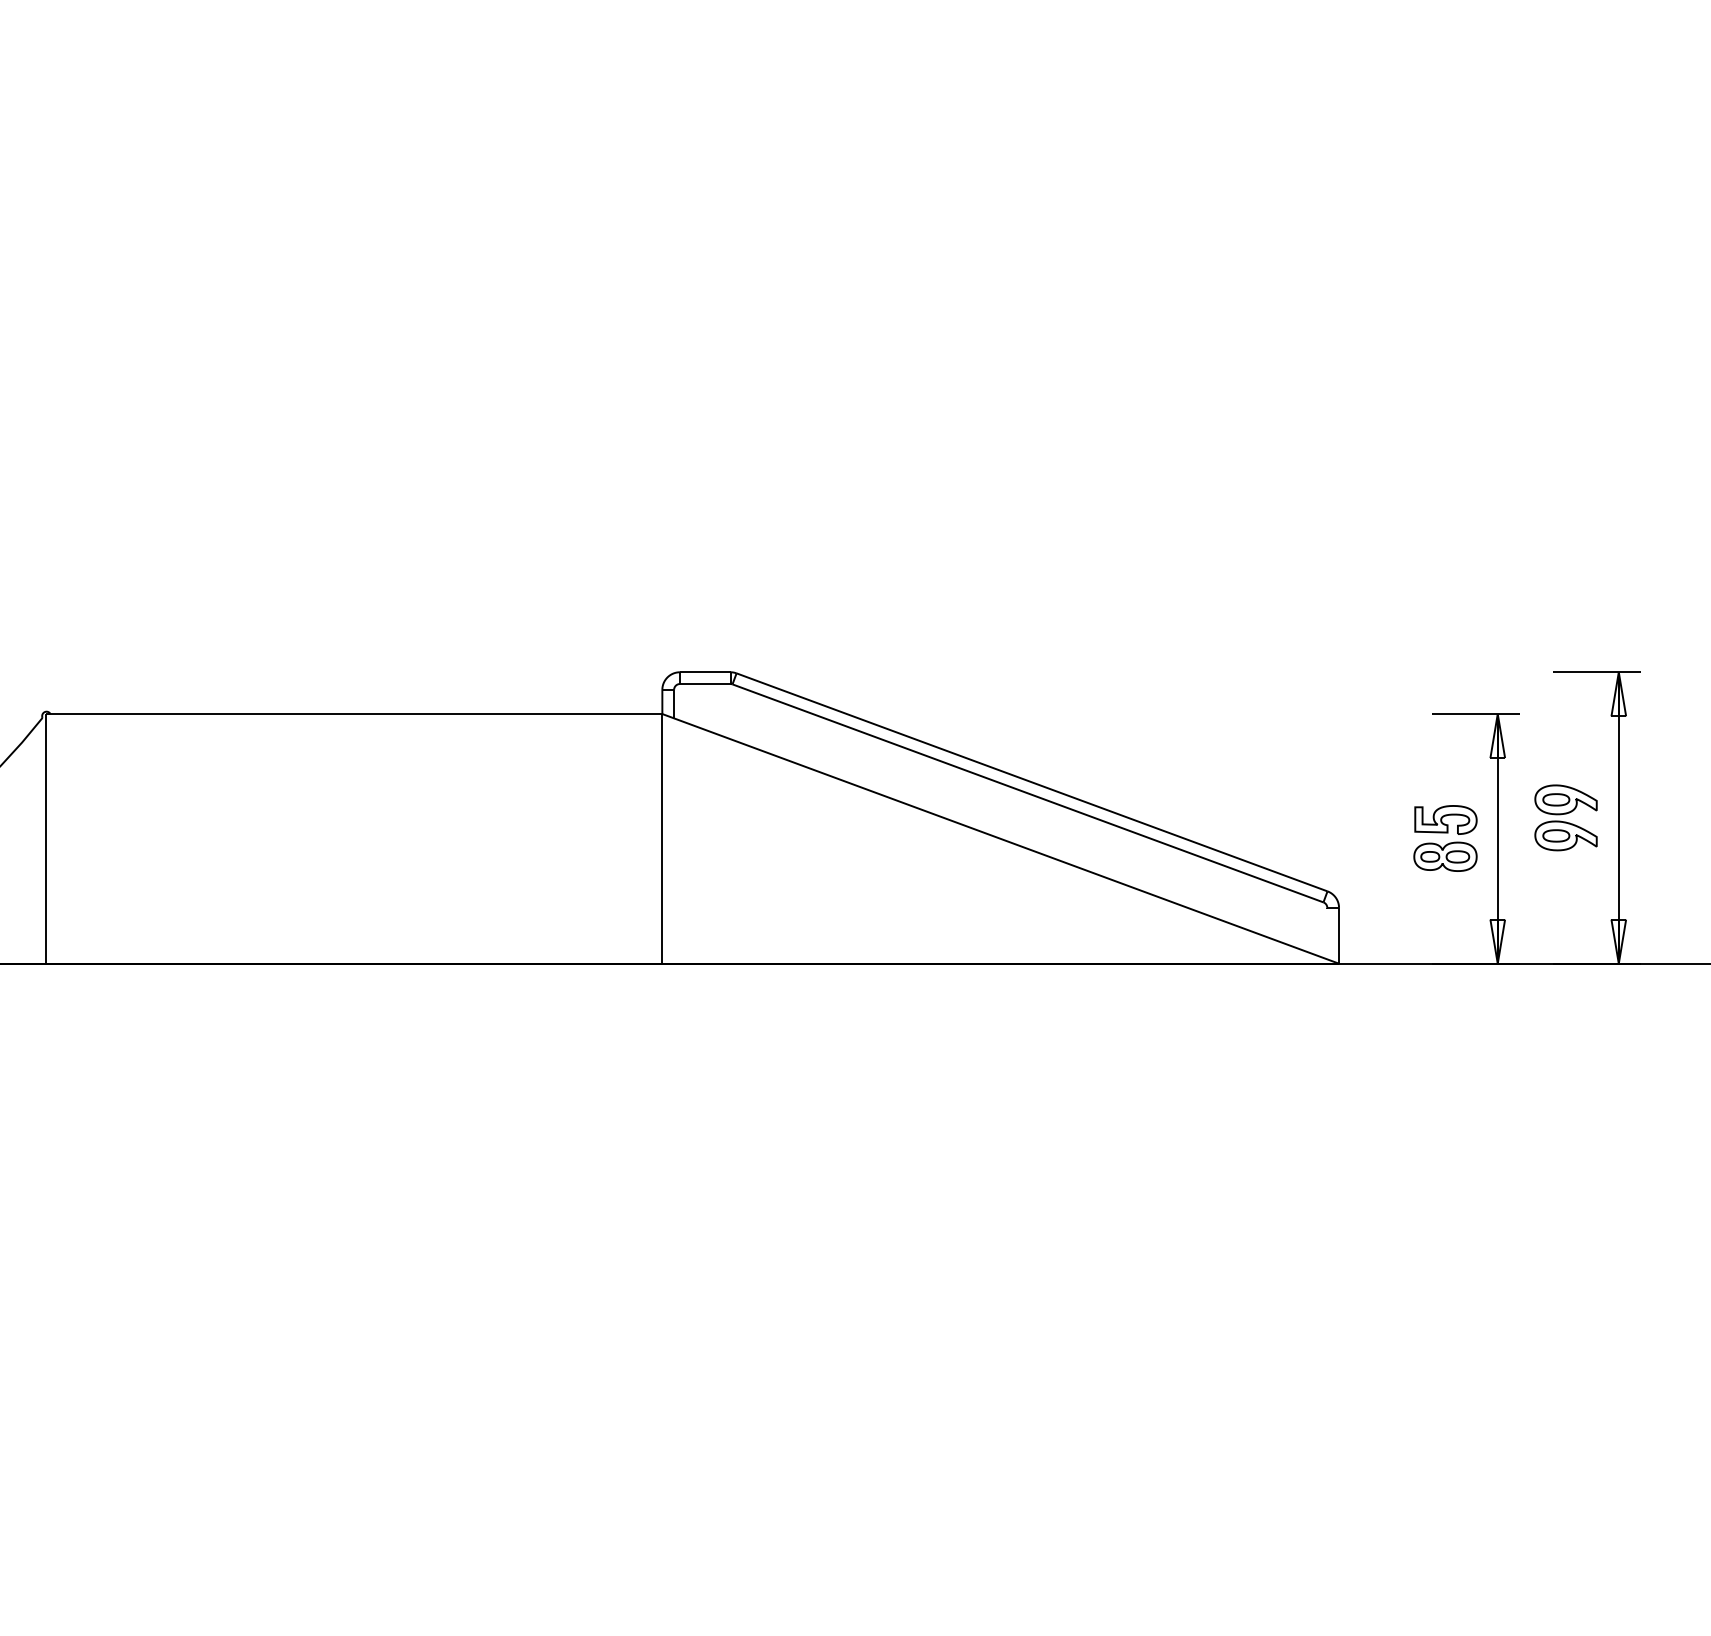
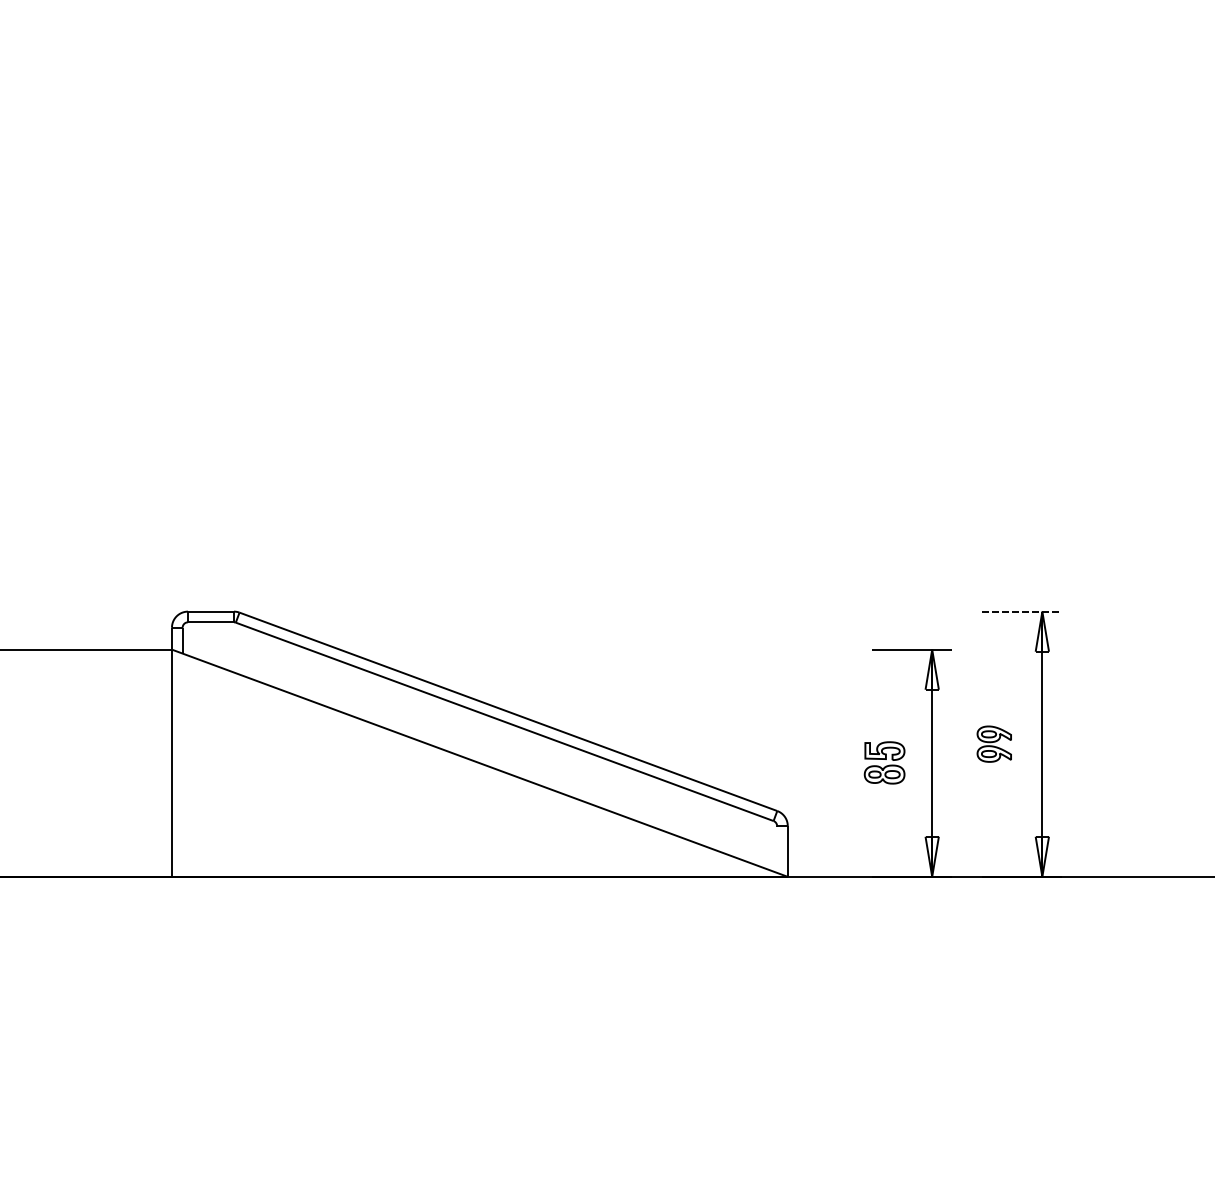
line: (1597, 672) -> (1022, 611), solid -> dashed
part: (1565, 817) -> (993, 743), size x0.6
part: (1445, 838) -> (884, 762), size x0.7

